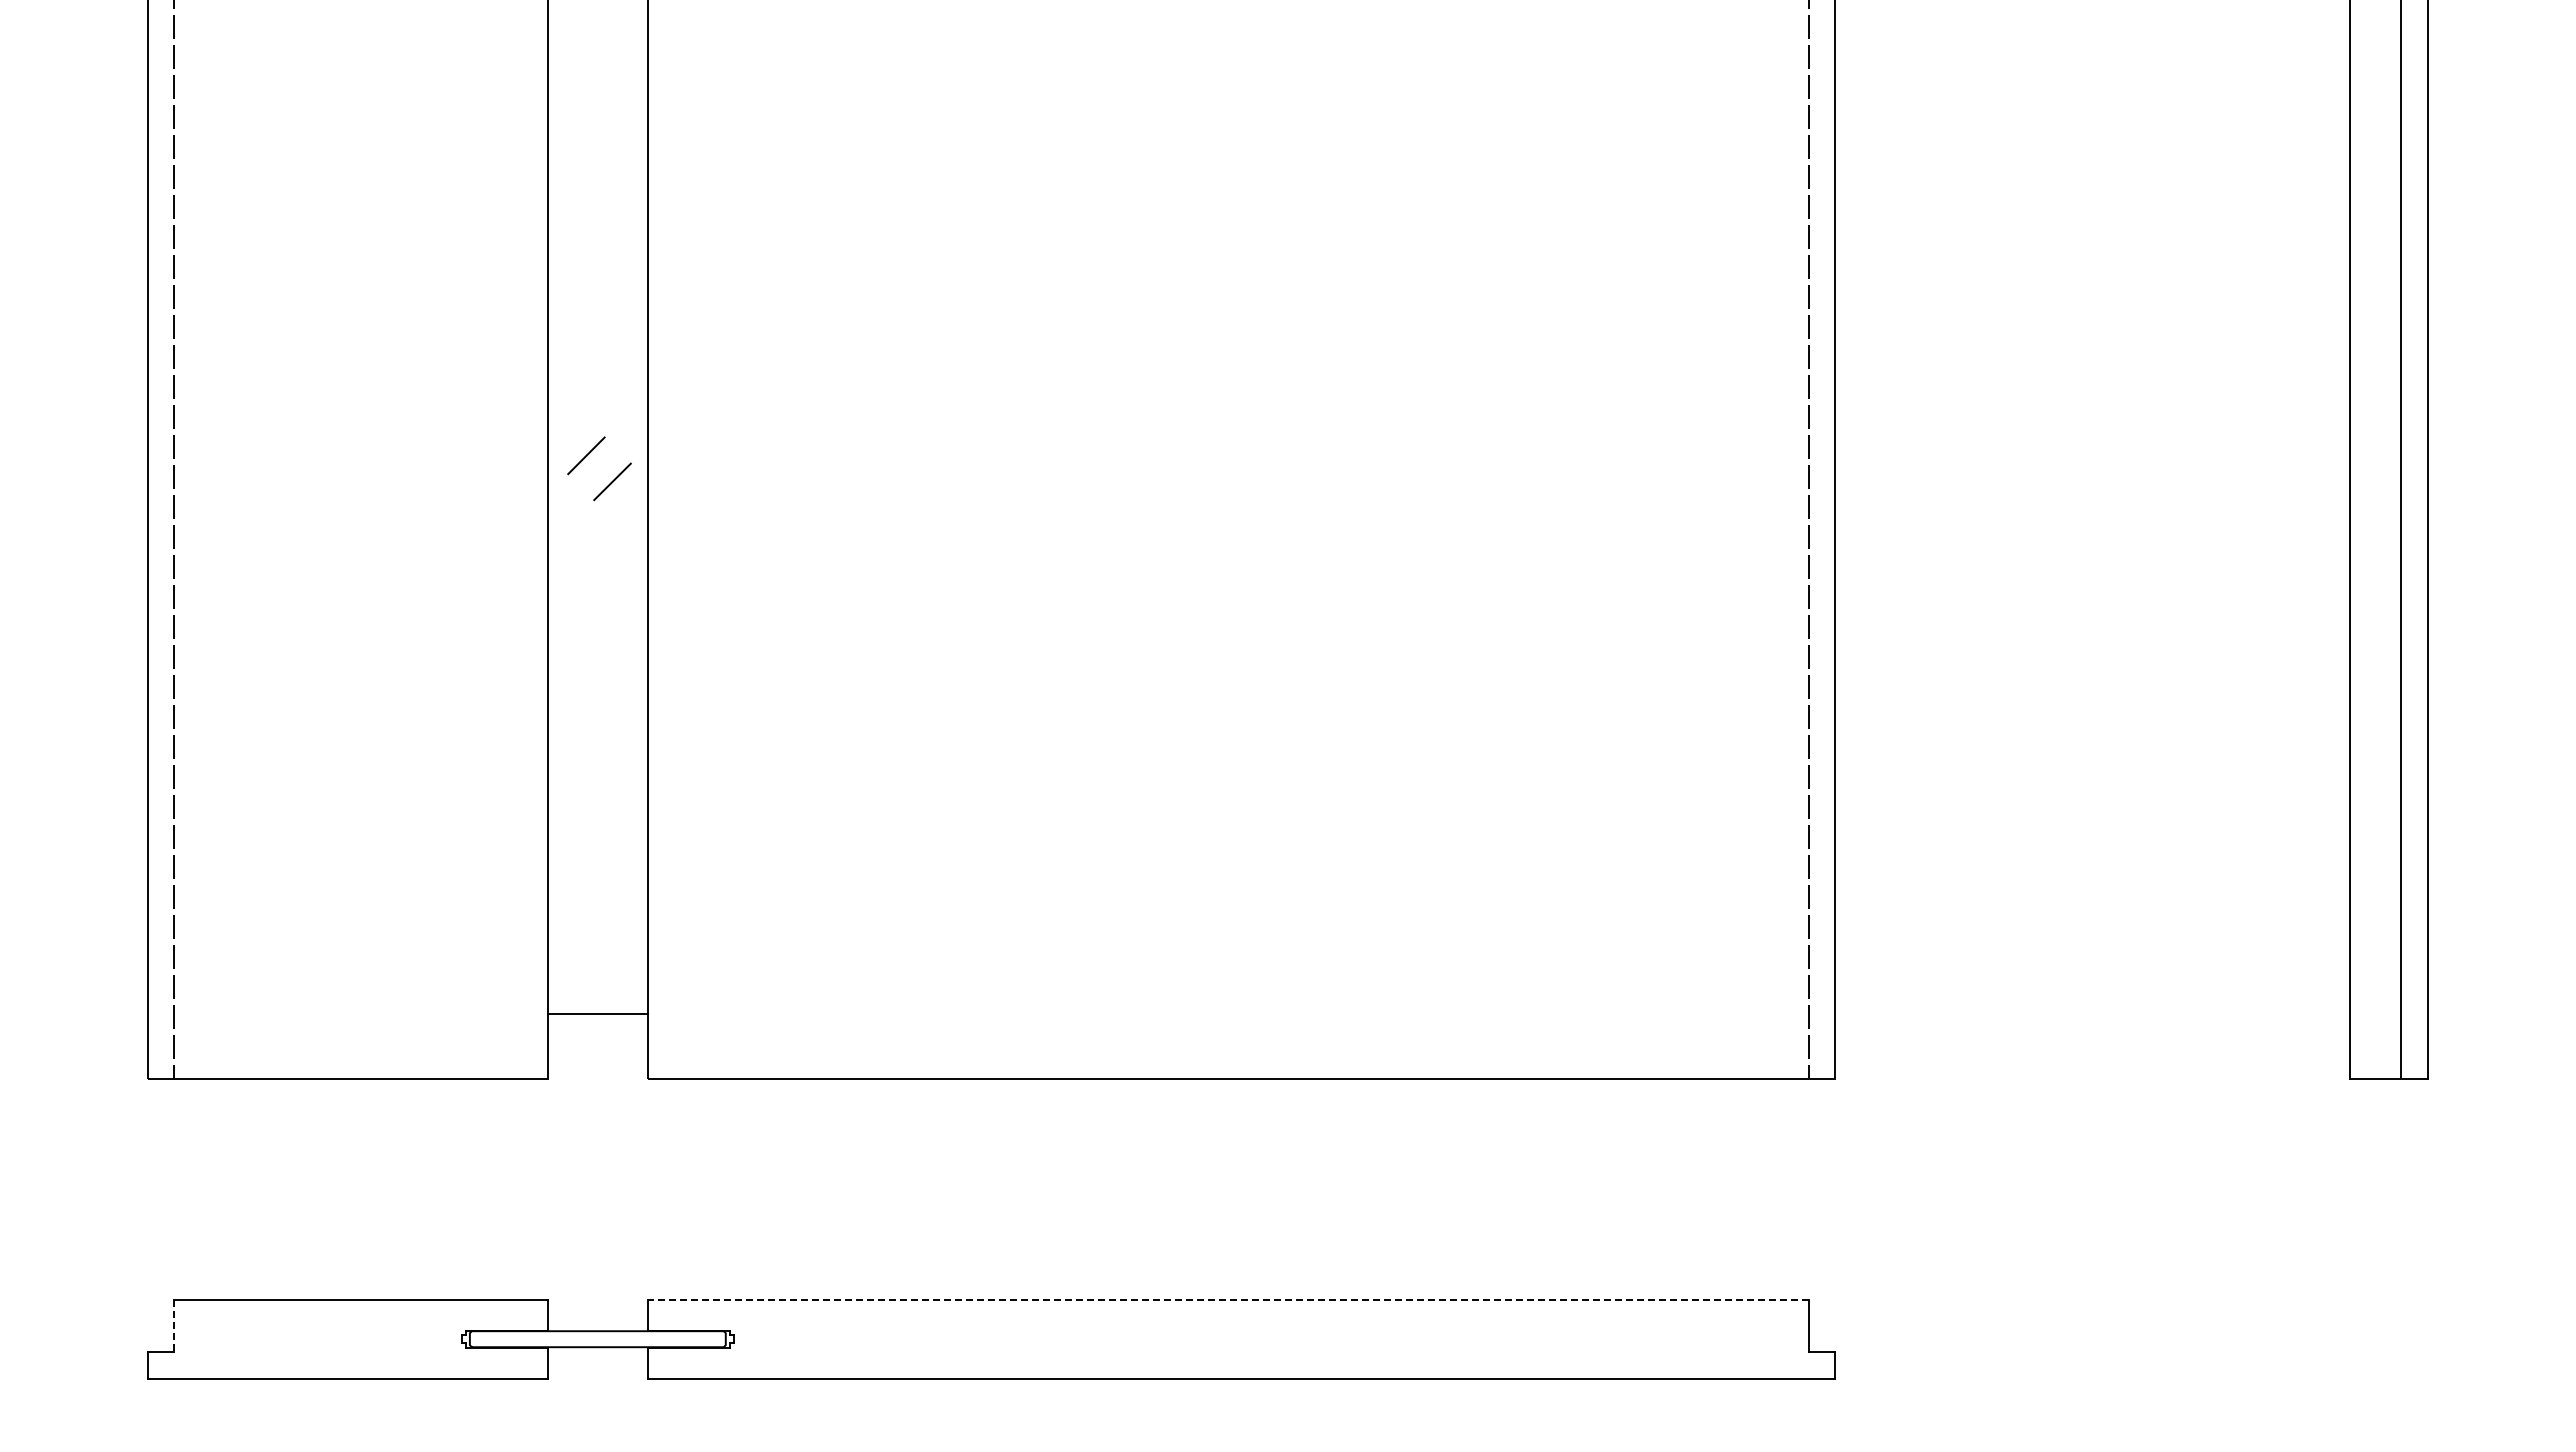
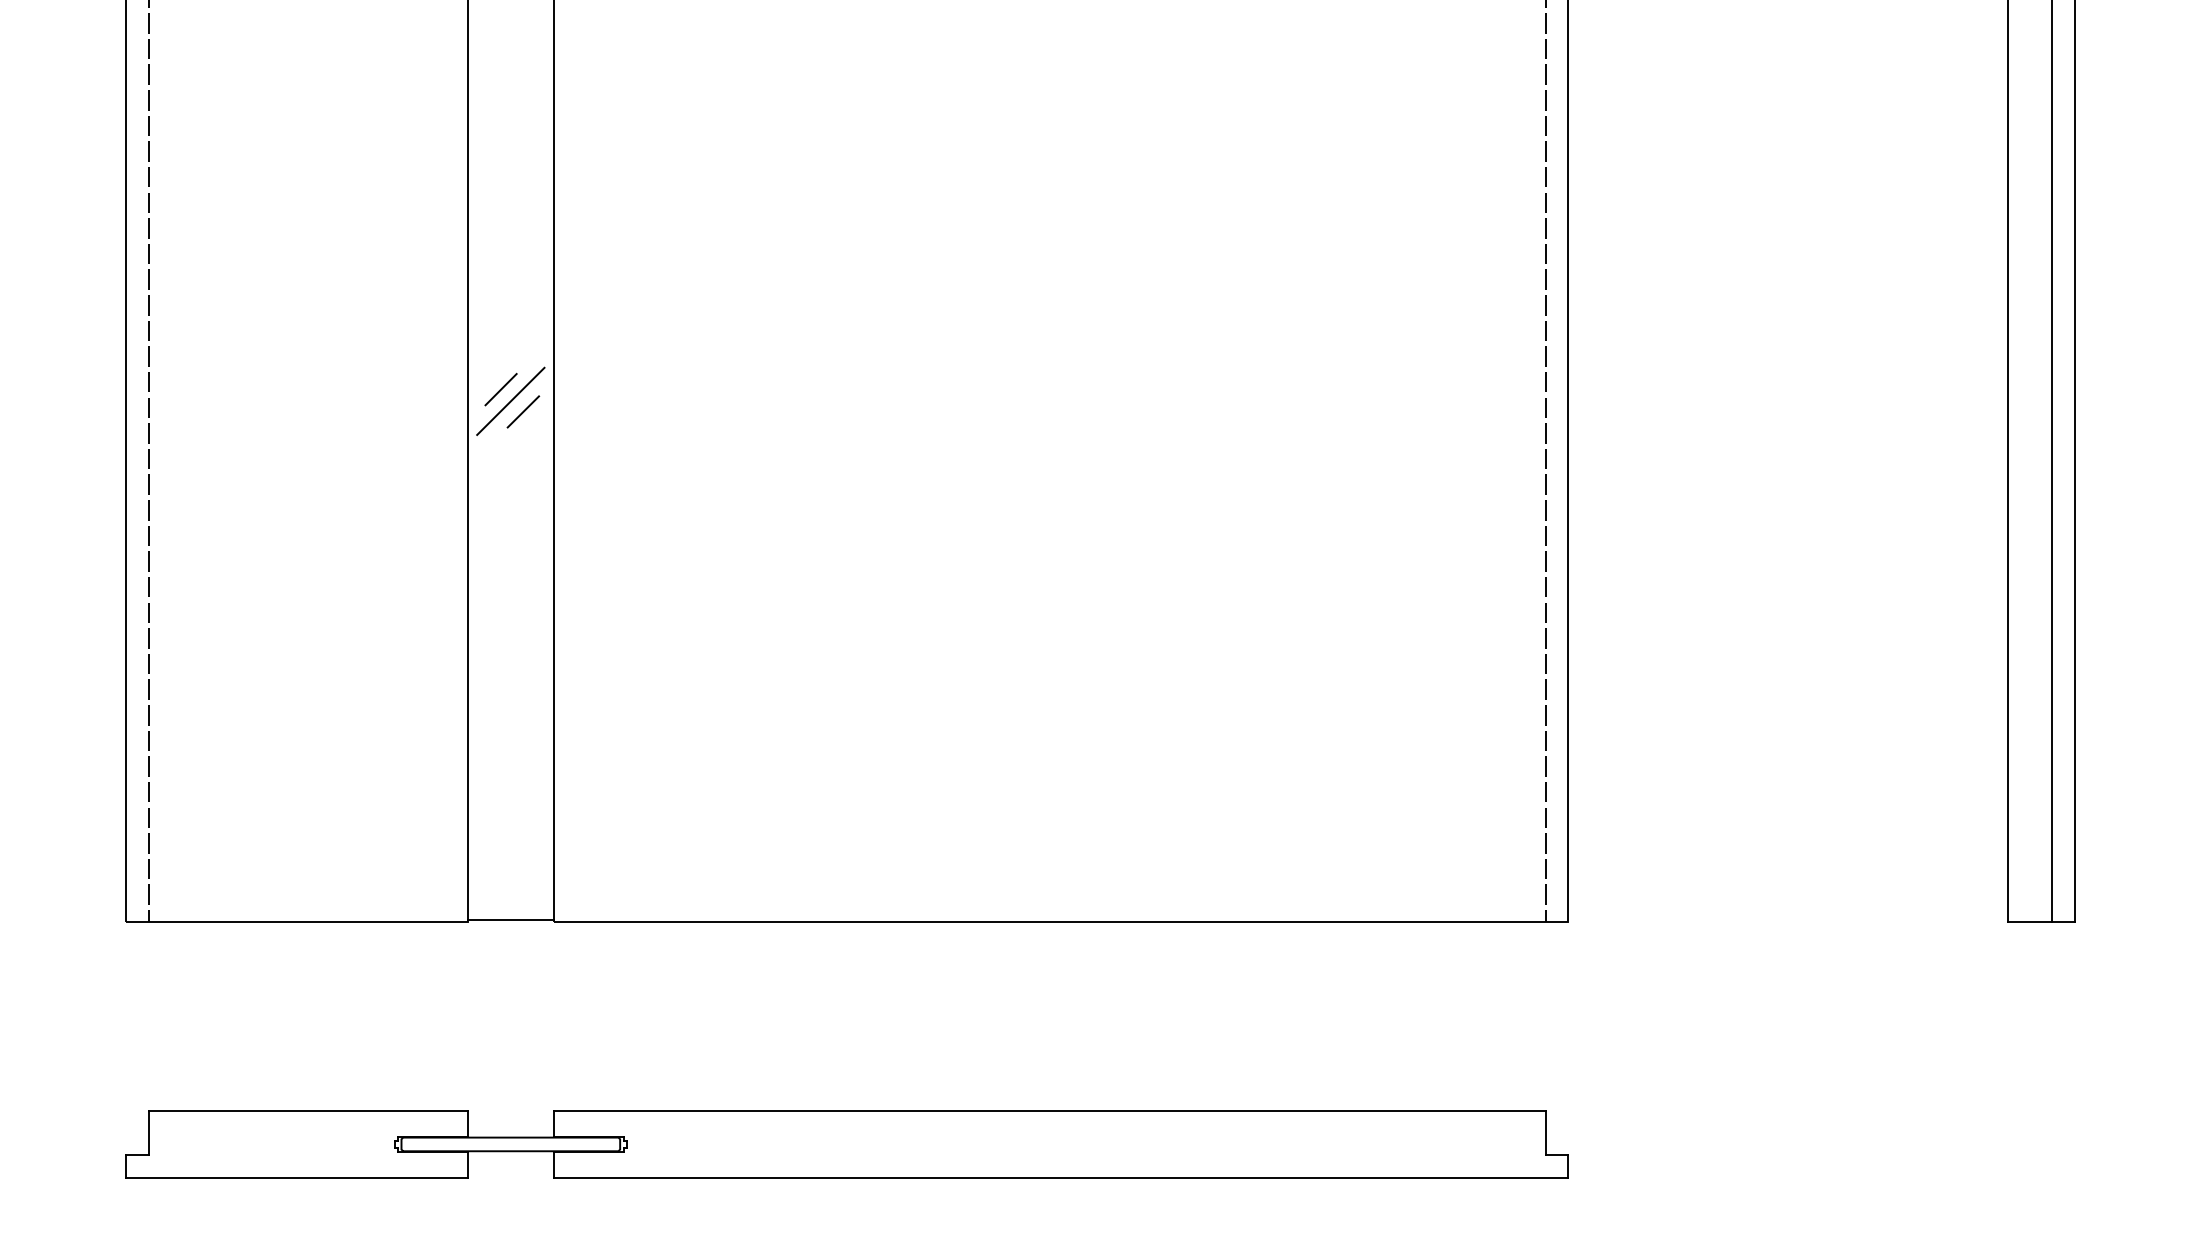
line: (597, 469) -> (510, 401), added
line: (597, 1013) -> (510, 919), moved
line: (1228, 1299) -> (1049, 1110), dashed -> solid
line: (173, 1325) -> (148, 1132), dashed -> solid

